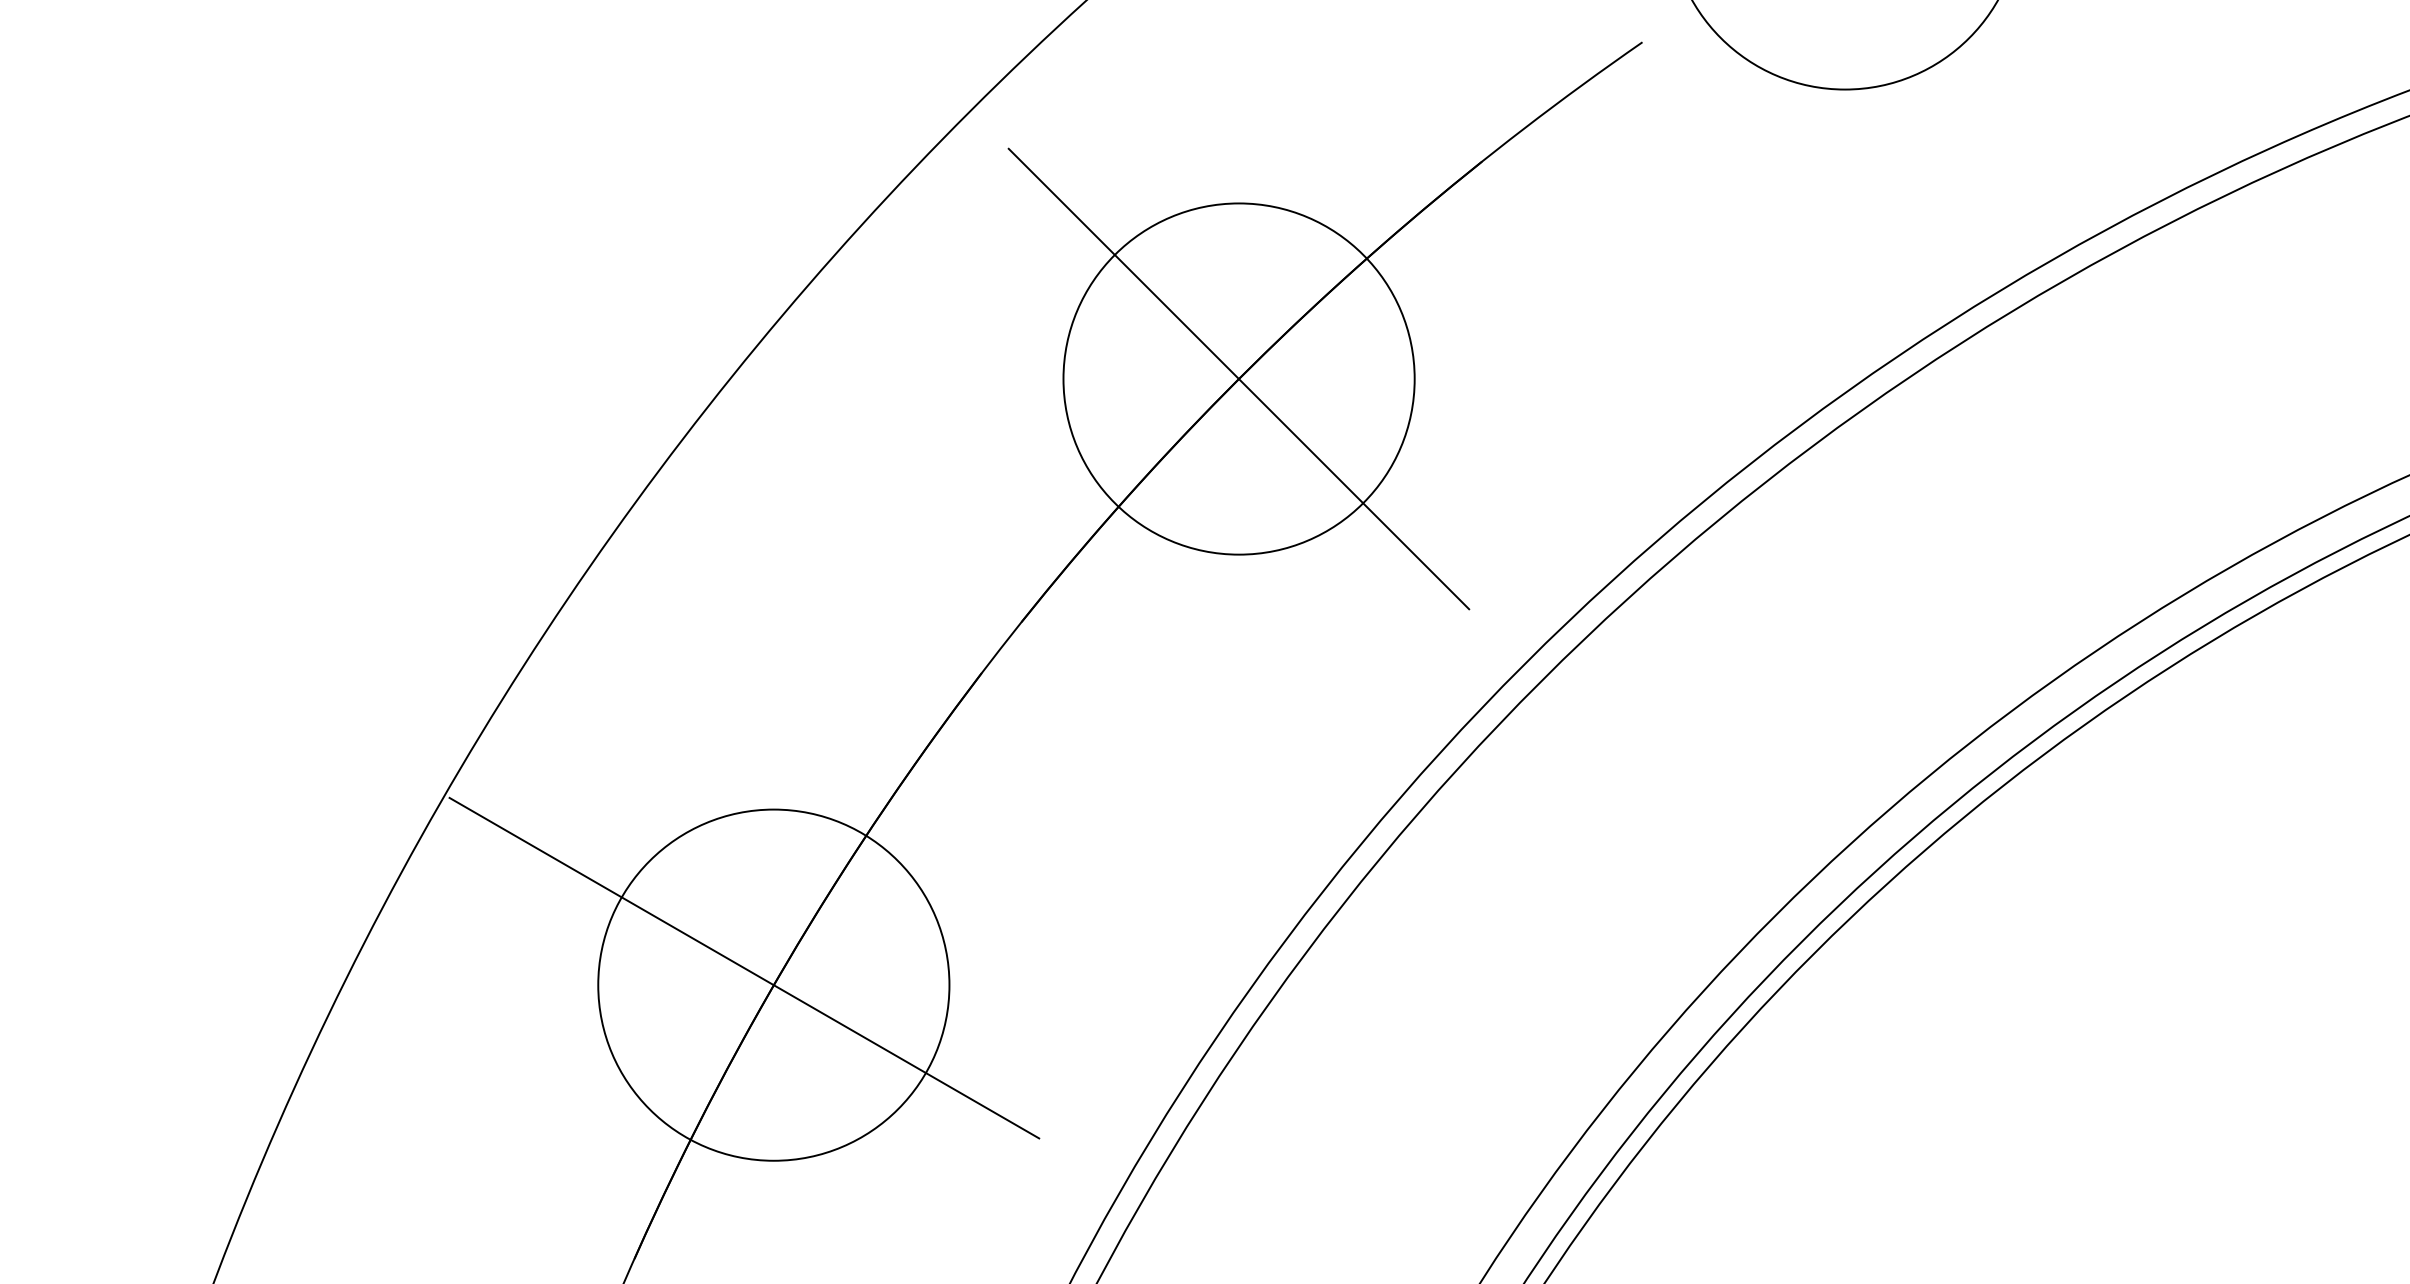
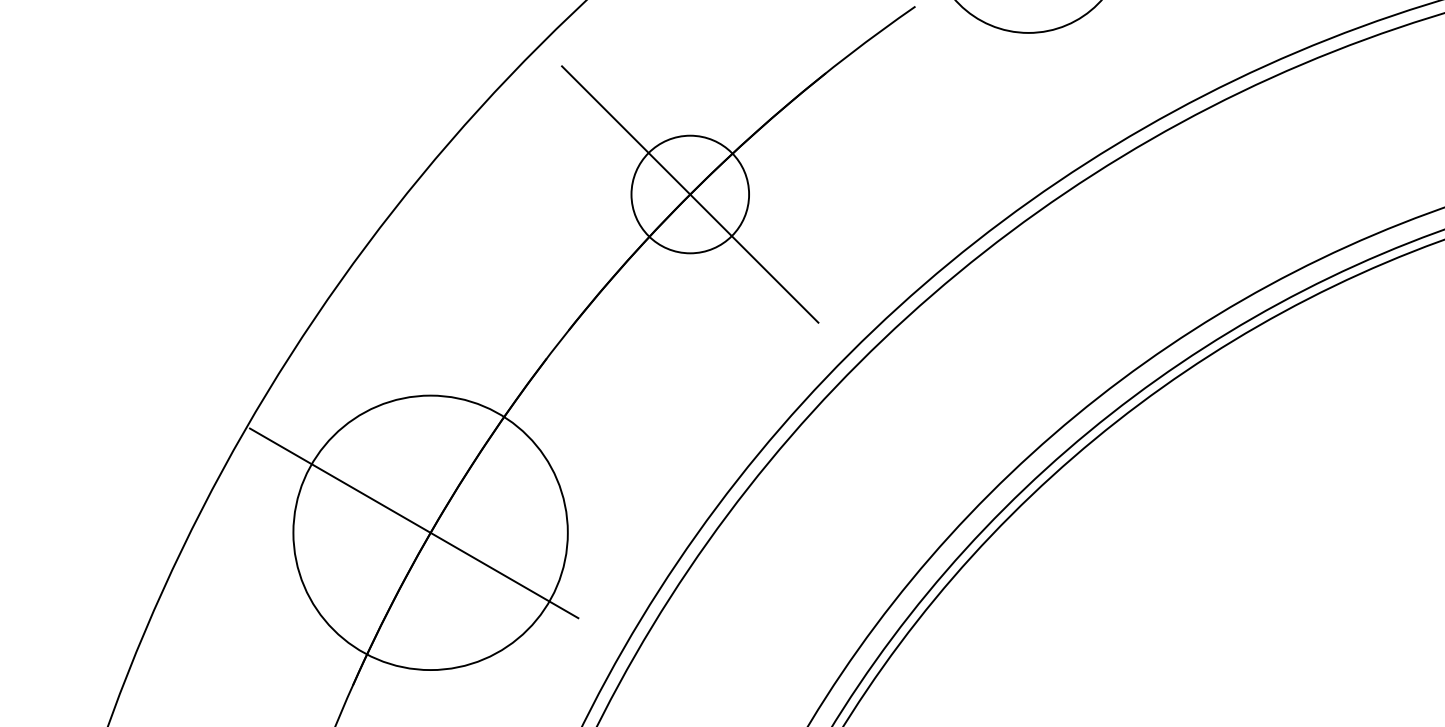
circle: (1239, 378) -> (690, 194), size x0.6
circle: (773, 984) -> (430, 532), size x1.4

